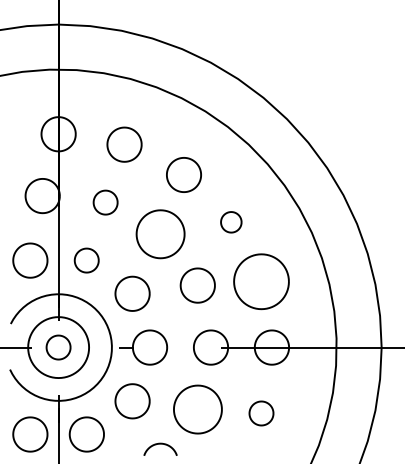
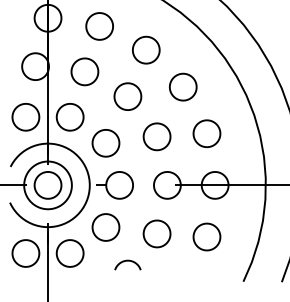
part: (105, 202) -> (84, 71), size x1.43
part: (231, 222) -> (183, 87), size x1.67
part: (160, 234) -> (127, 96), size x0.71
part: (86, 260) -> (69, 117), size x1.43
part: (261, 281) -> (206, 133), size x0.62
part: (58, 347) -> (47, 185), size x1.43
part: (197, 409) -> (156, 233), size x0.71
part: (261, 413) -> (206, 237), size x1.43

